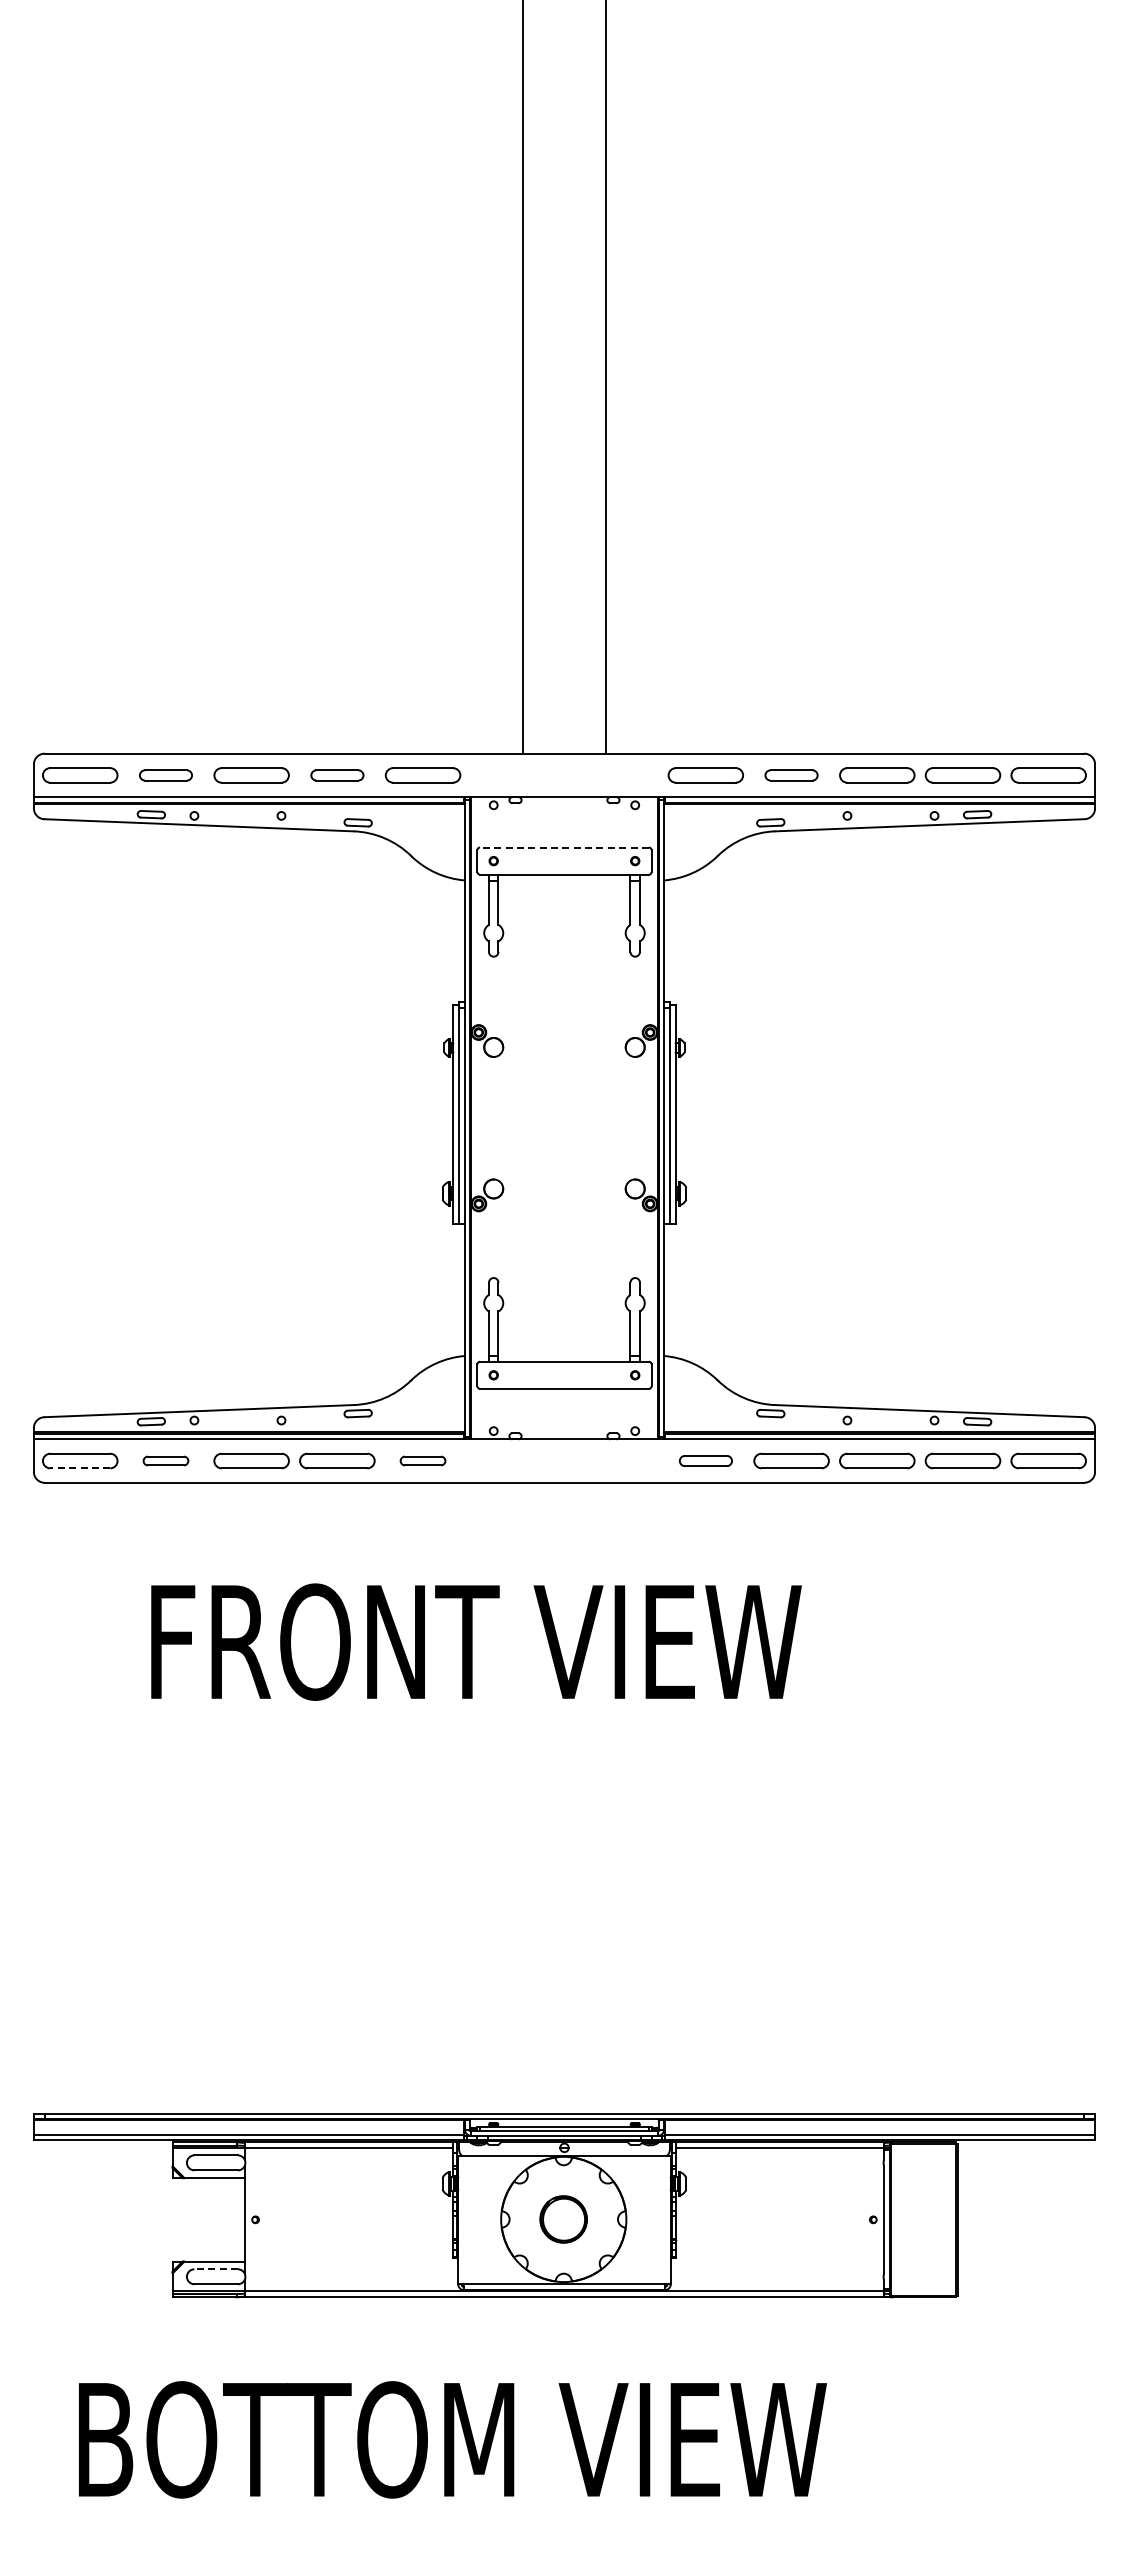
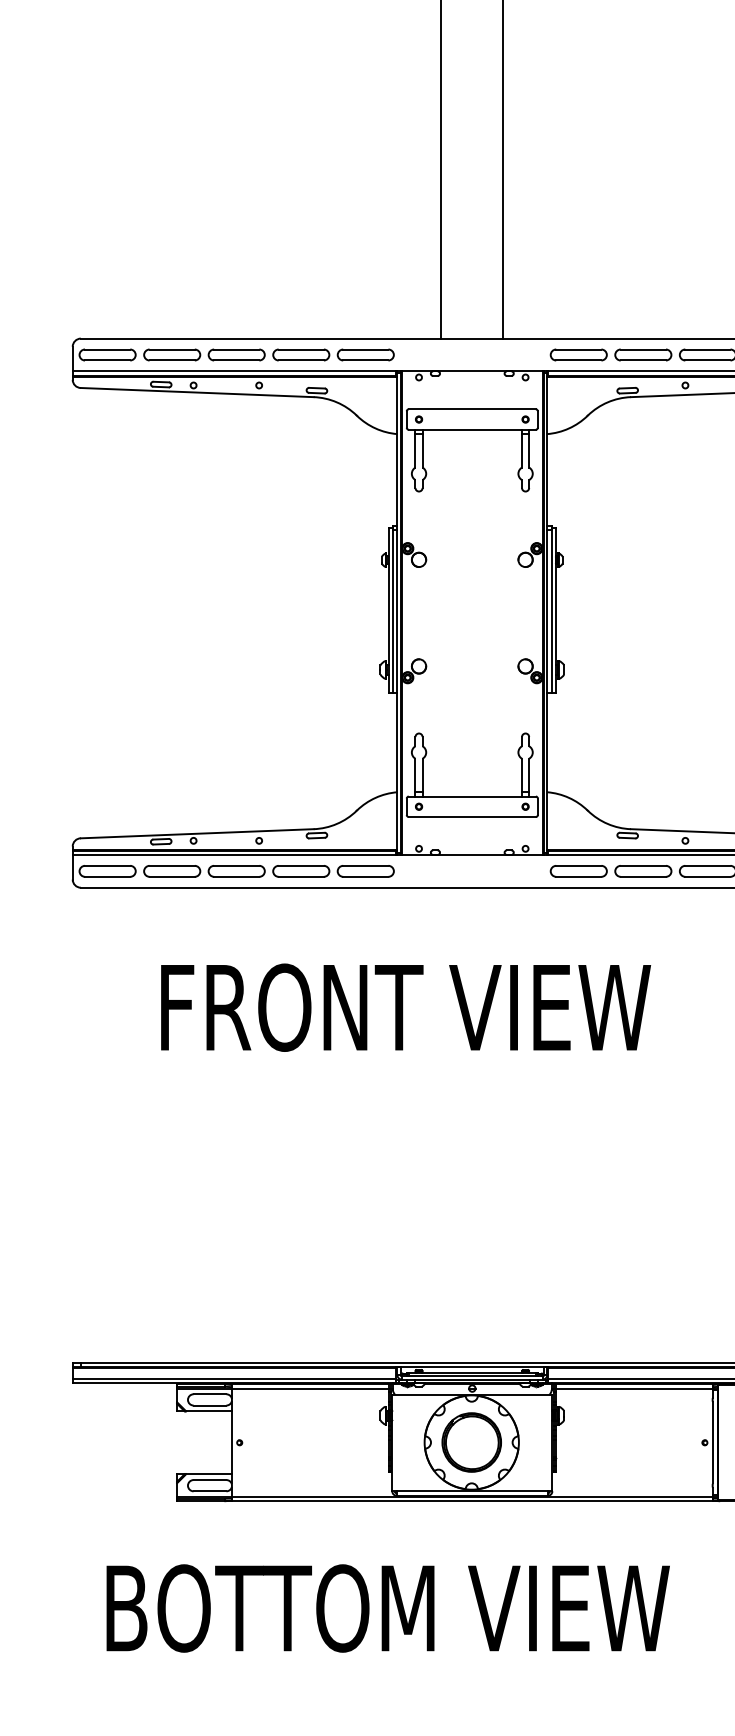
part: (165, 775) -> (171, 355), size x1.43
part: (337, 775) -> (301, 355), size x1.43
part: (791, 775) -> (643, 355), size x1.43
line: (564, 847) -> (472, 409), dashed -> solid
part: (165, 1460) -> (171, 870), size x1.67
part: (422, 1460) -> (365, 870), size x1.67
part: (705, 1460) -> (578, 870), size x1.43
line: (80, 1468) -> (107, 876), dashed -> solid
part: (563, 2219) -> (471, 1442), size x1.67
line: (216, 2269) -> (210, 1480), dashed -> solid

